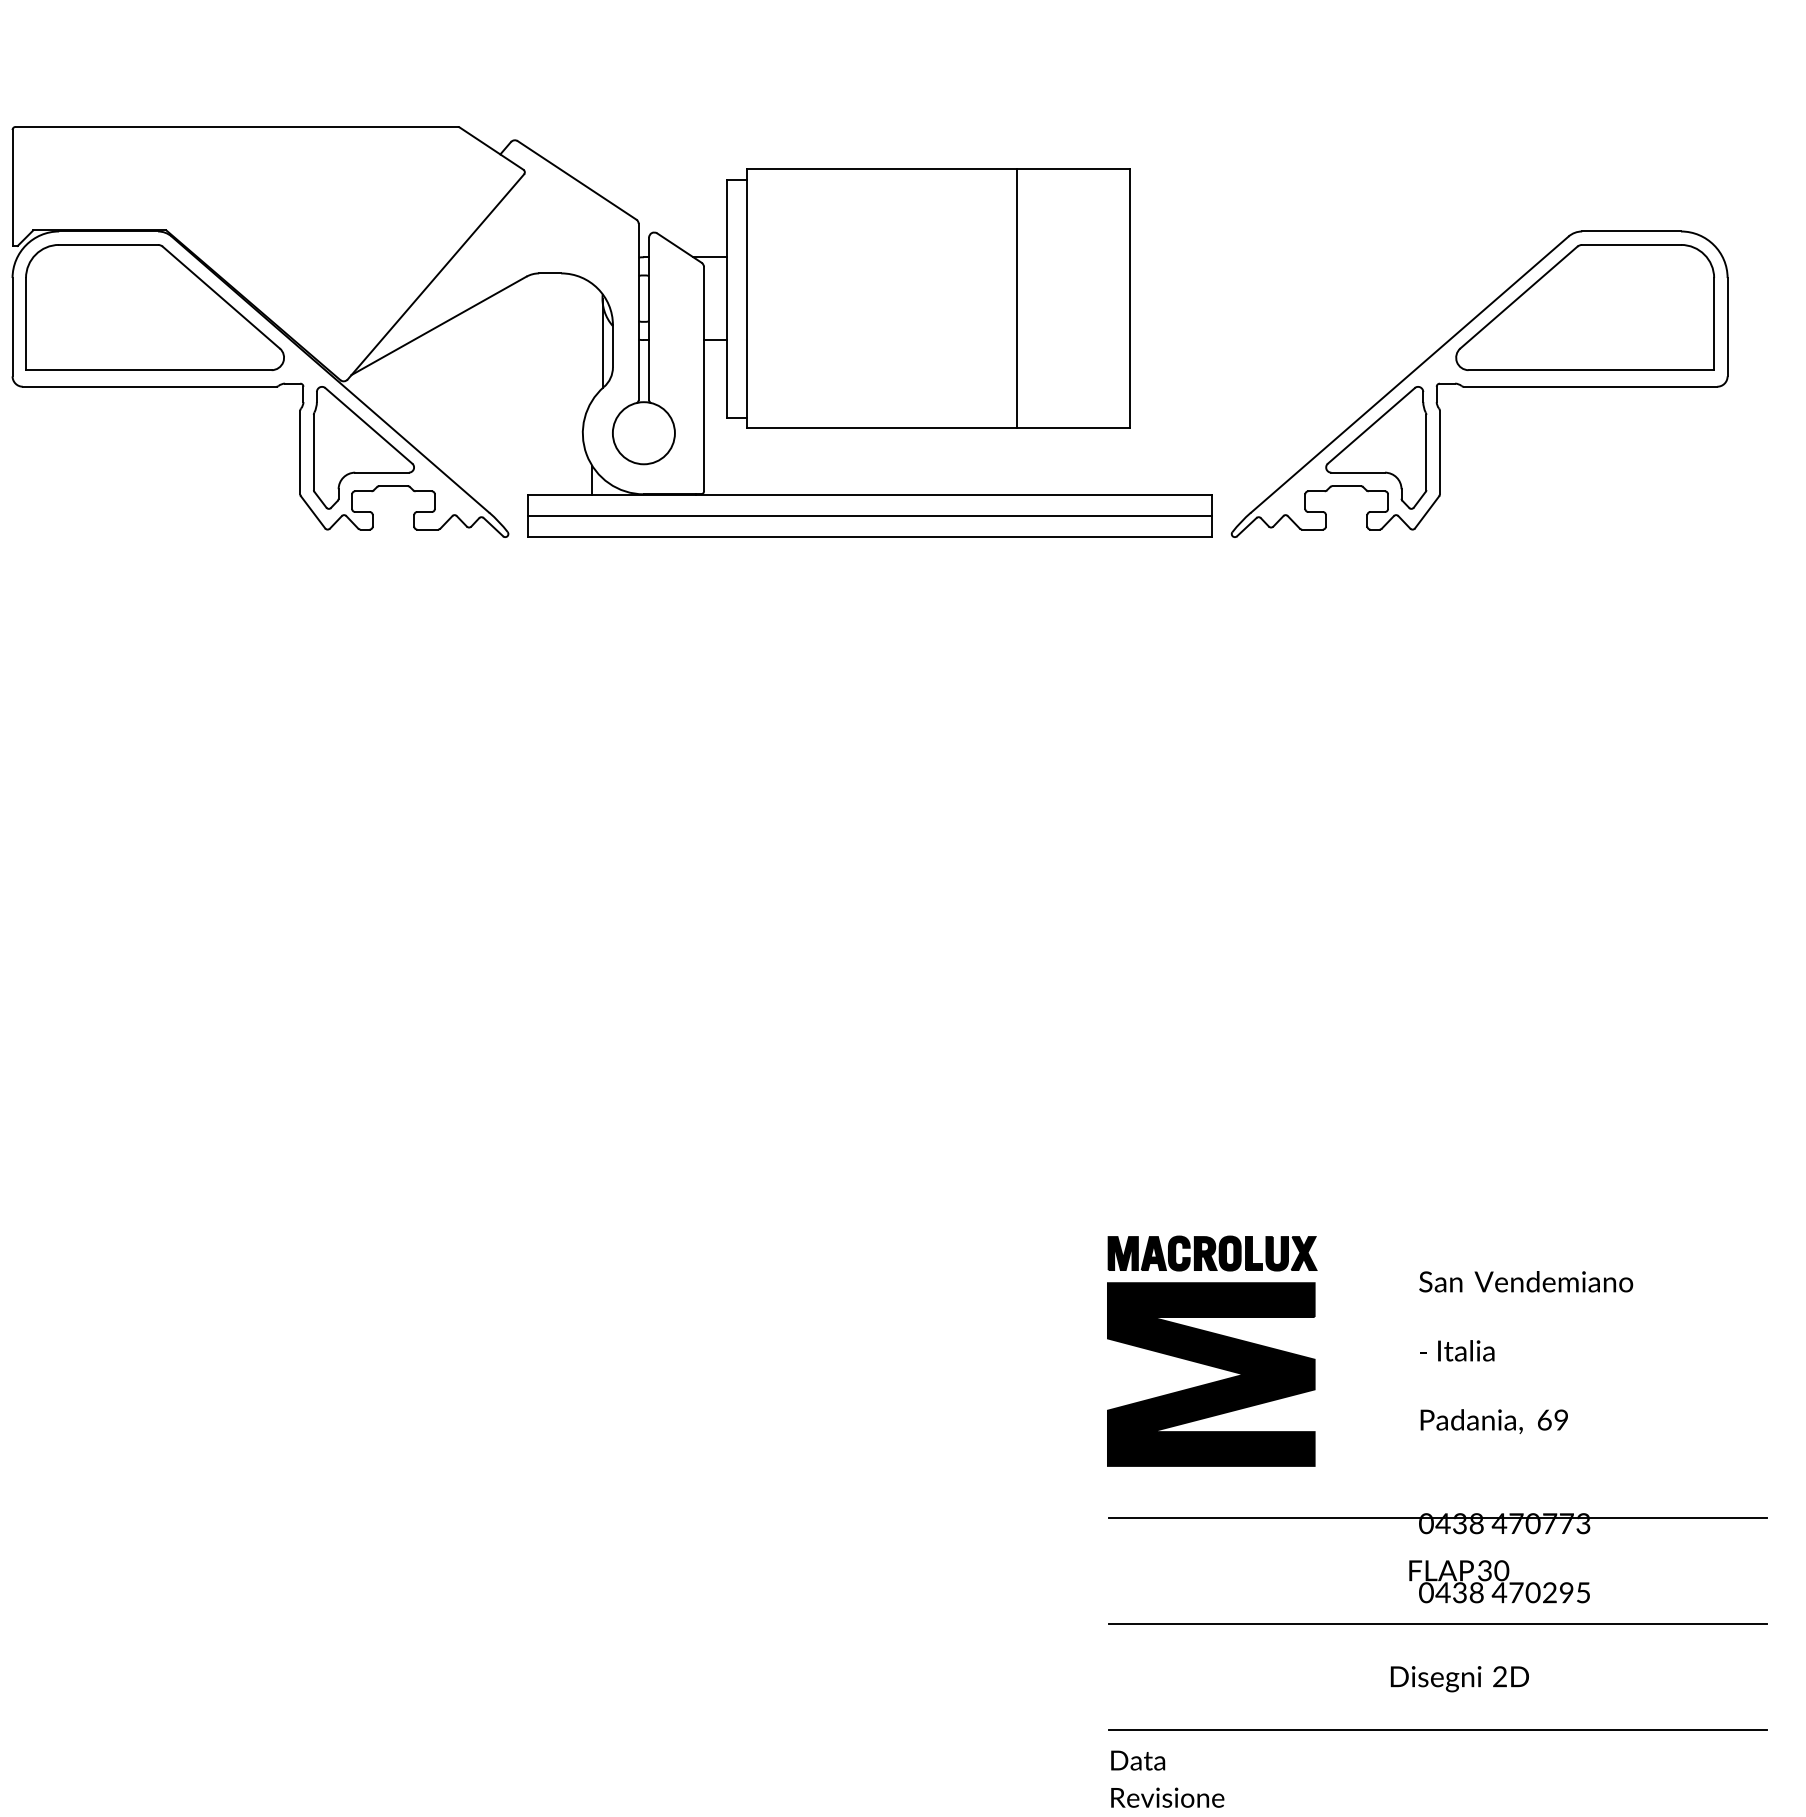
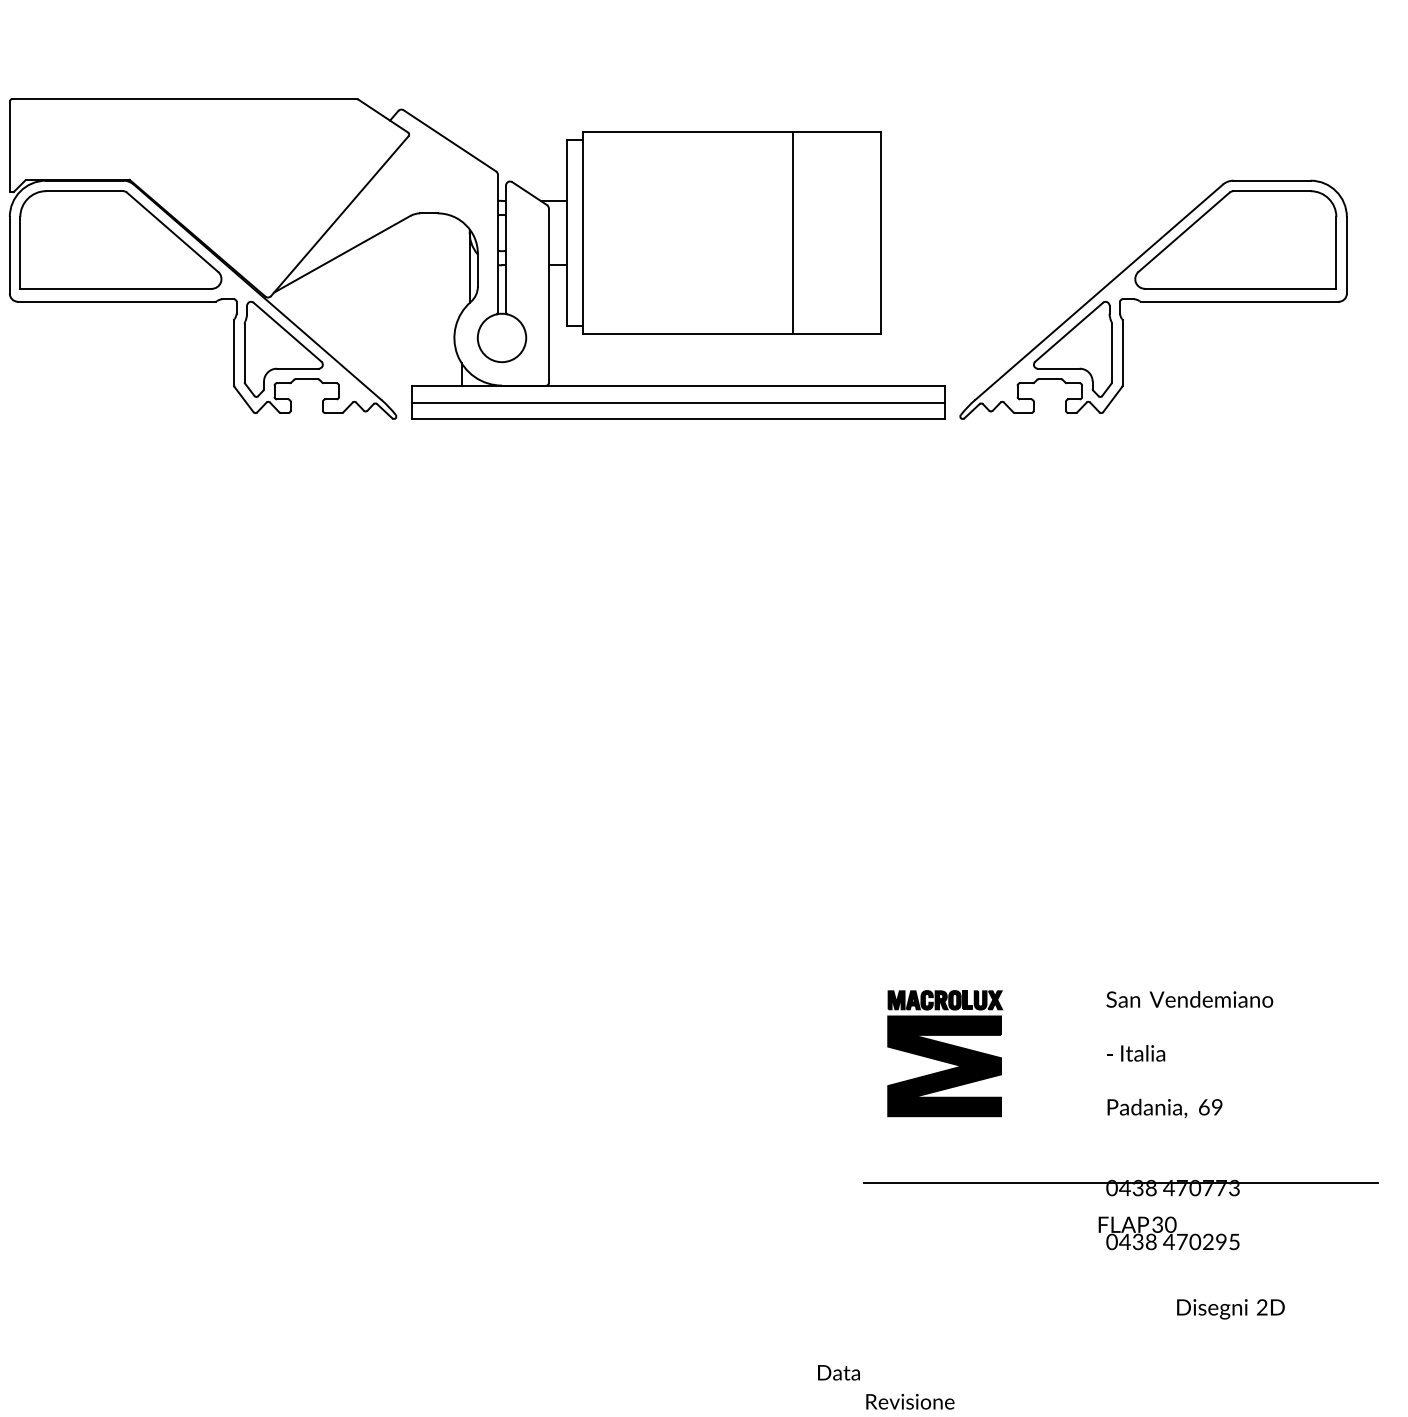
part: (1212, 1350) -> (945, 1053), size x0.7
line: (1437, 1623) -> (1120, 1265), removed
text: (1459, 1679) -> (1230, 1309), moved
line: (1437, 1729) -> (1120, 1348), removed
text: (1138, 1760) -> (839, 1372), moved

